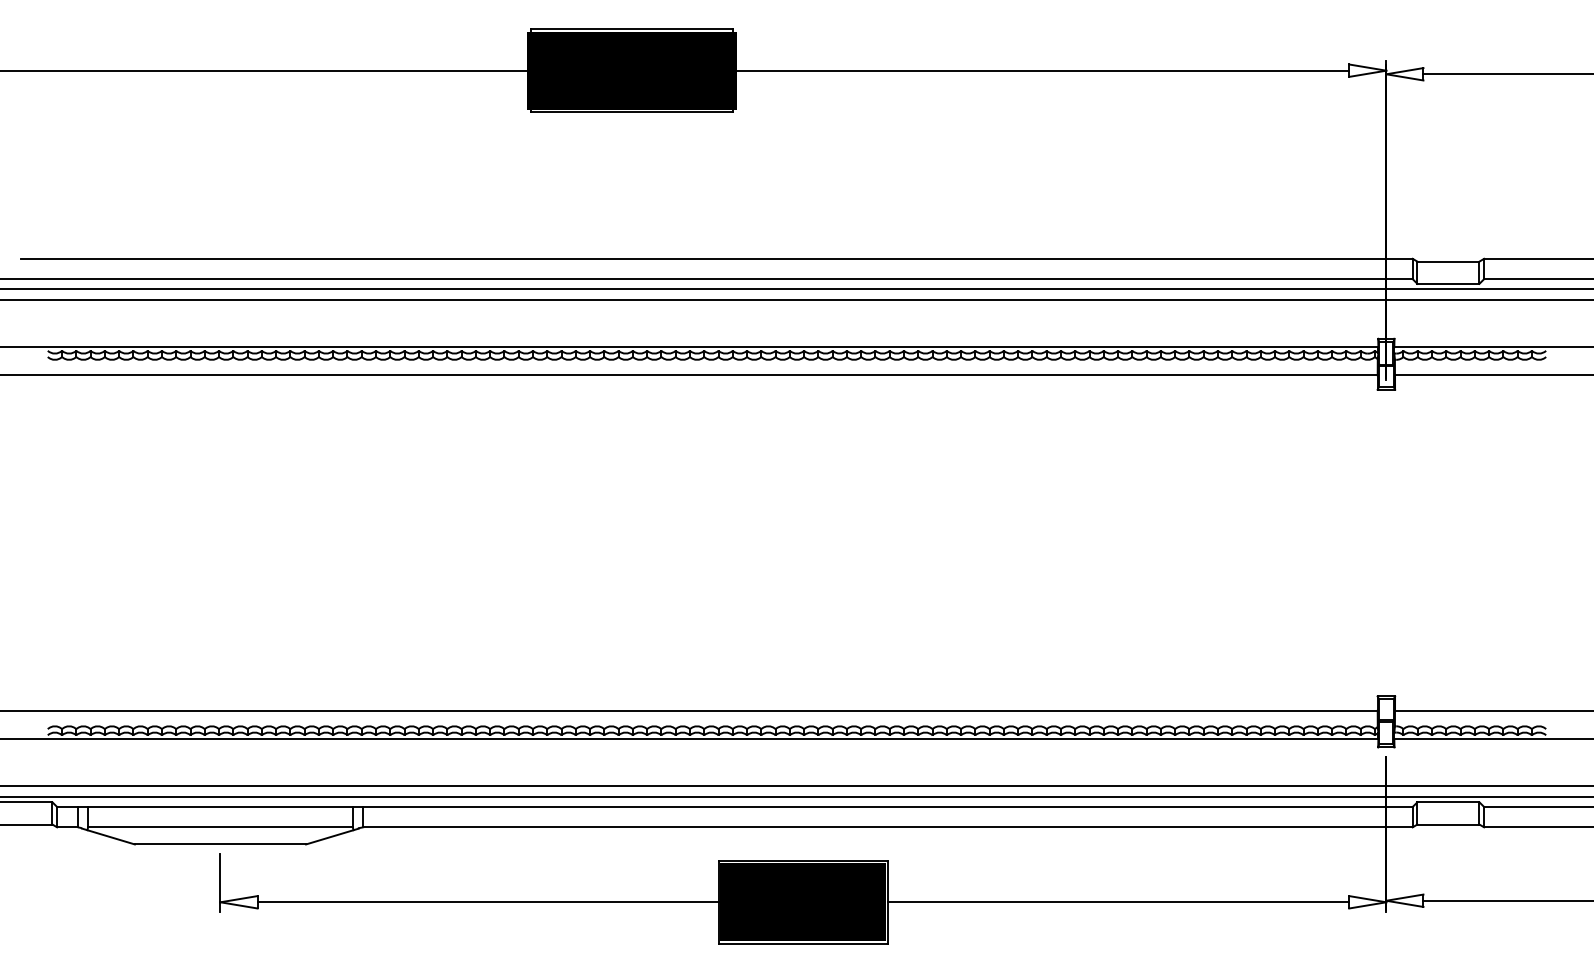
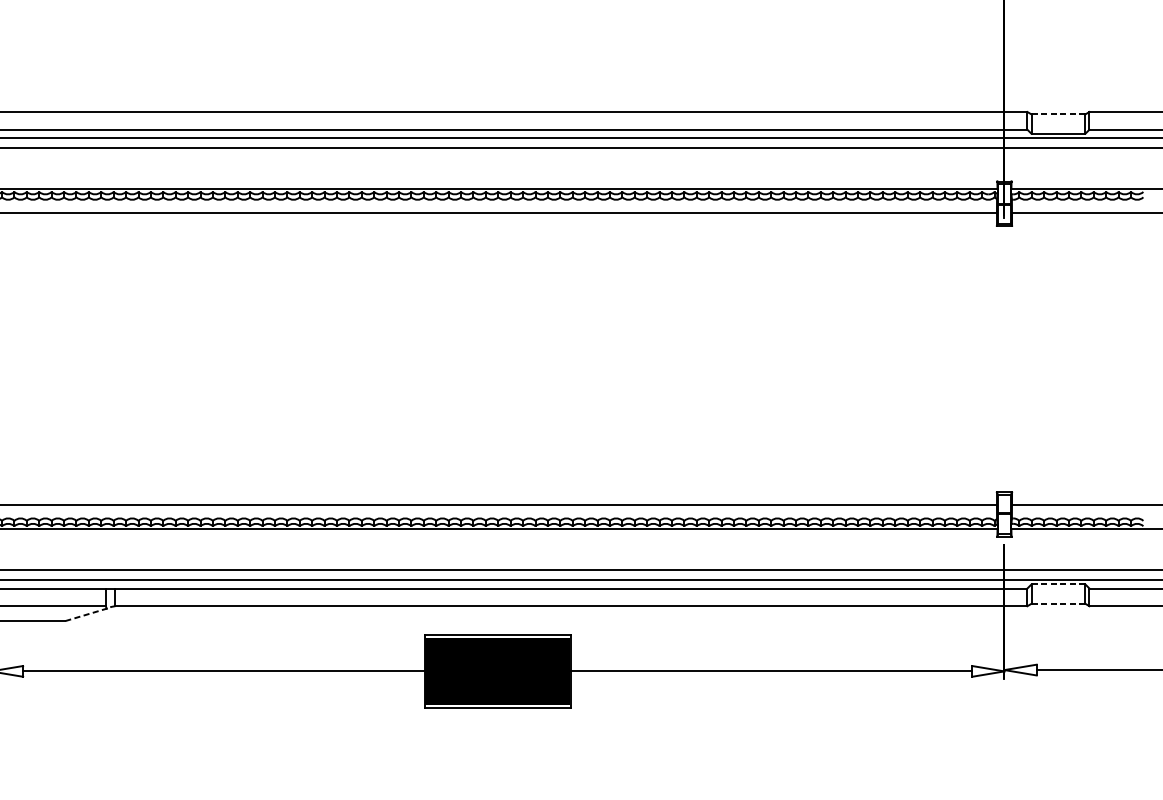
line: (1447, 261) -> (1057, 114), solid -> dashed
line: (1447, 802) -> (1057, 584), solid -> dashed
line: (1447, 824) -> (1057, 603), solid -> dashed
line: (332, 836) -> (88, 614), solid -> dashed

